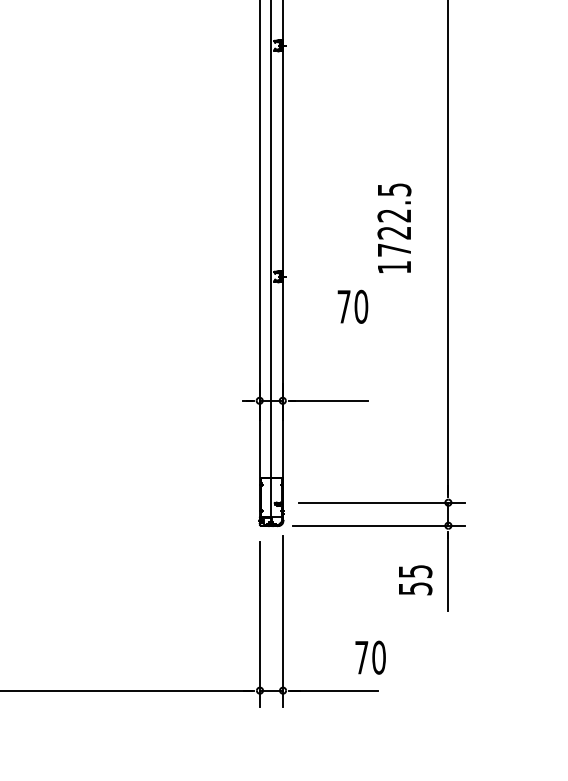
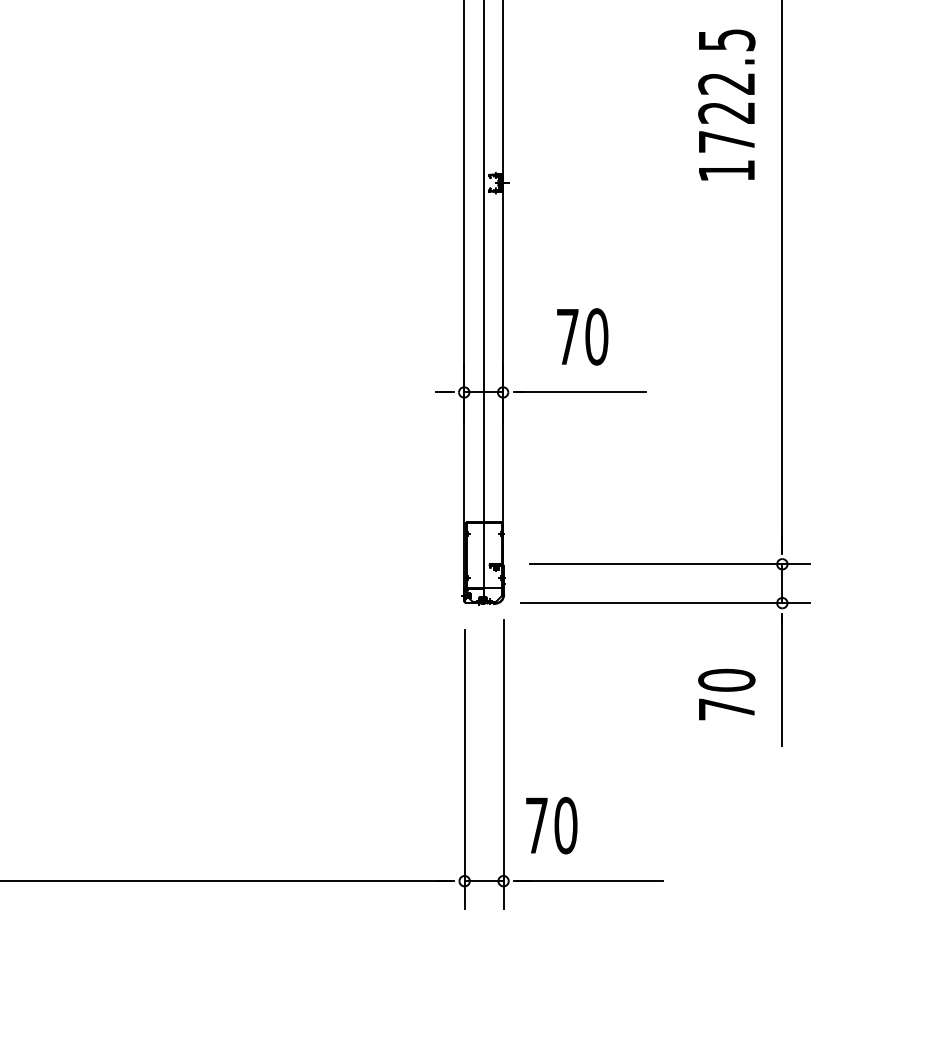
text: (394, 227) -> (726, 103), moved
text: (352, 306) -> (581, 336), moved
text: (415, 579) -> (726, 693), 55 -> 70
text: (370, 657) -> (551, 825), moved

